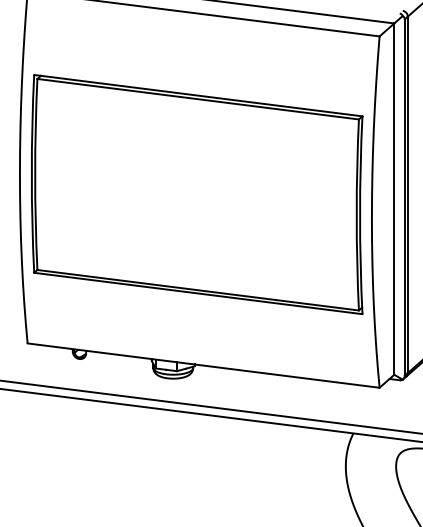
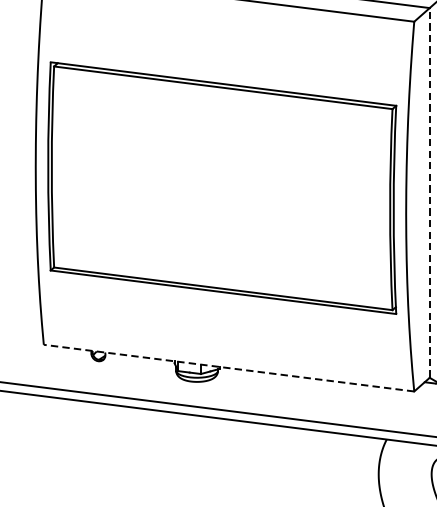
line: (394, 199) -> (429, 193), solid -> dashed
line: (203, 365) -> (228, 368), solid -> dashed

